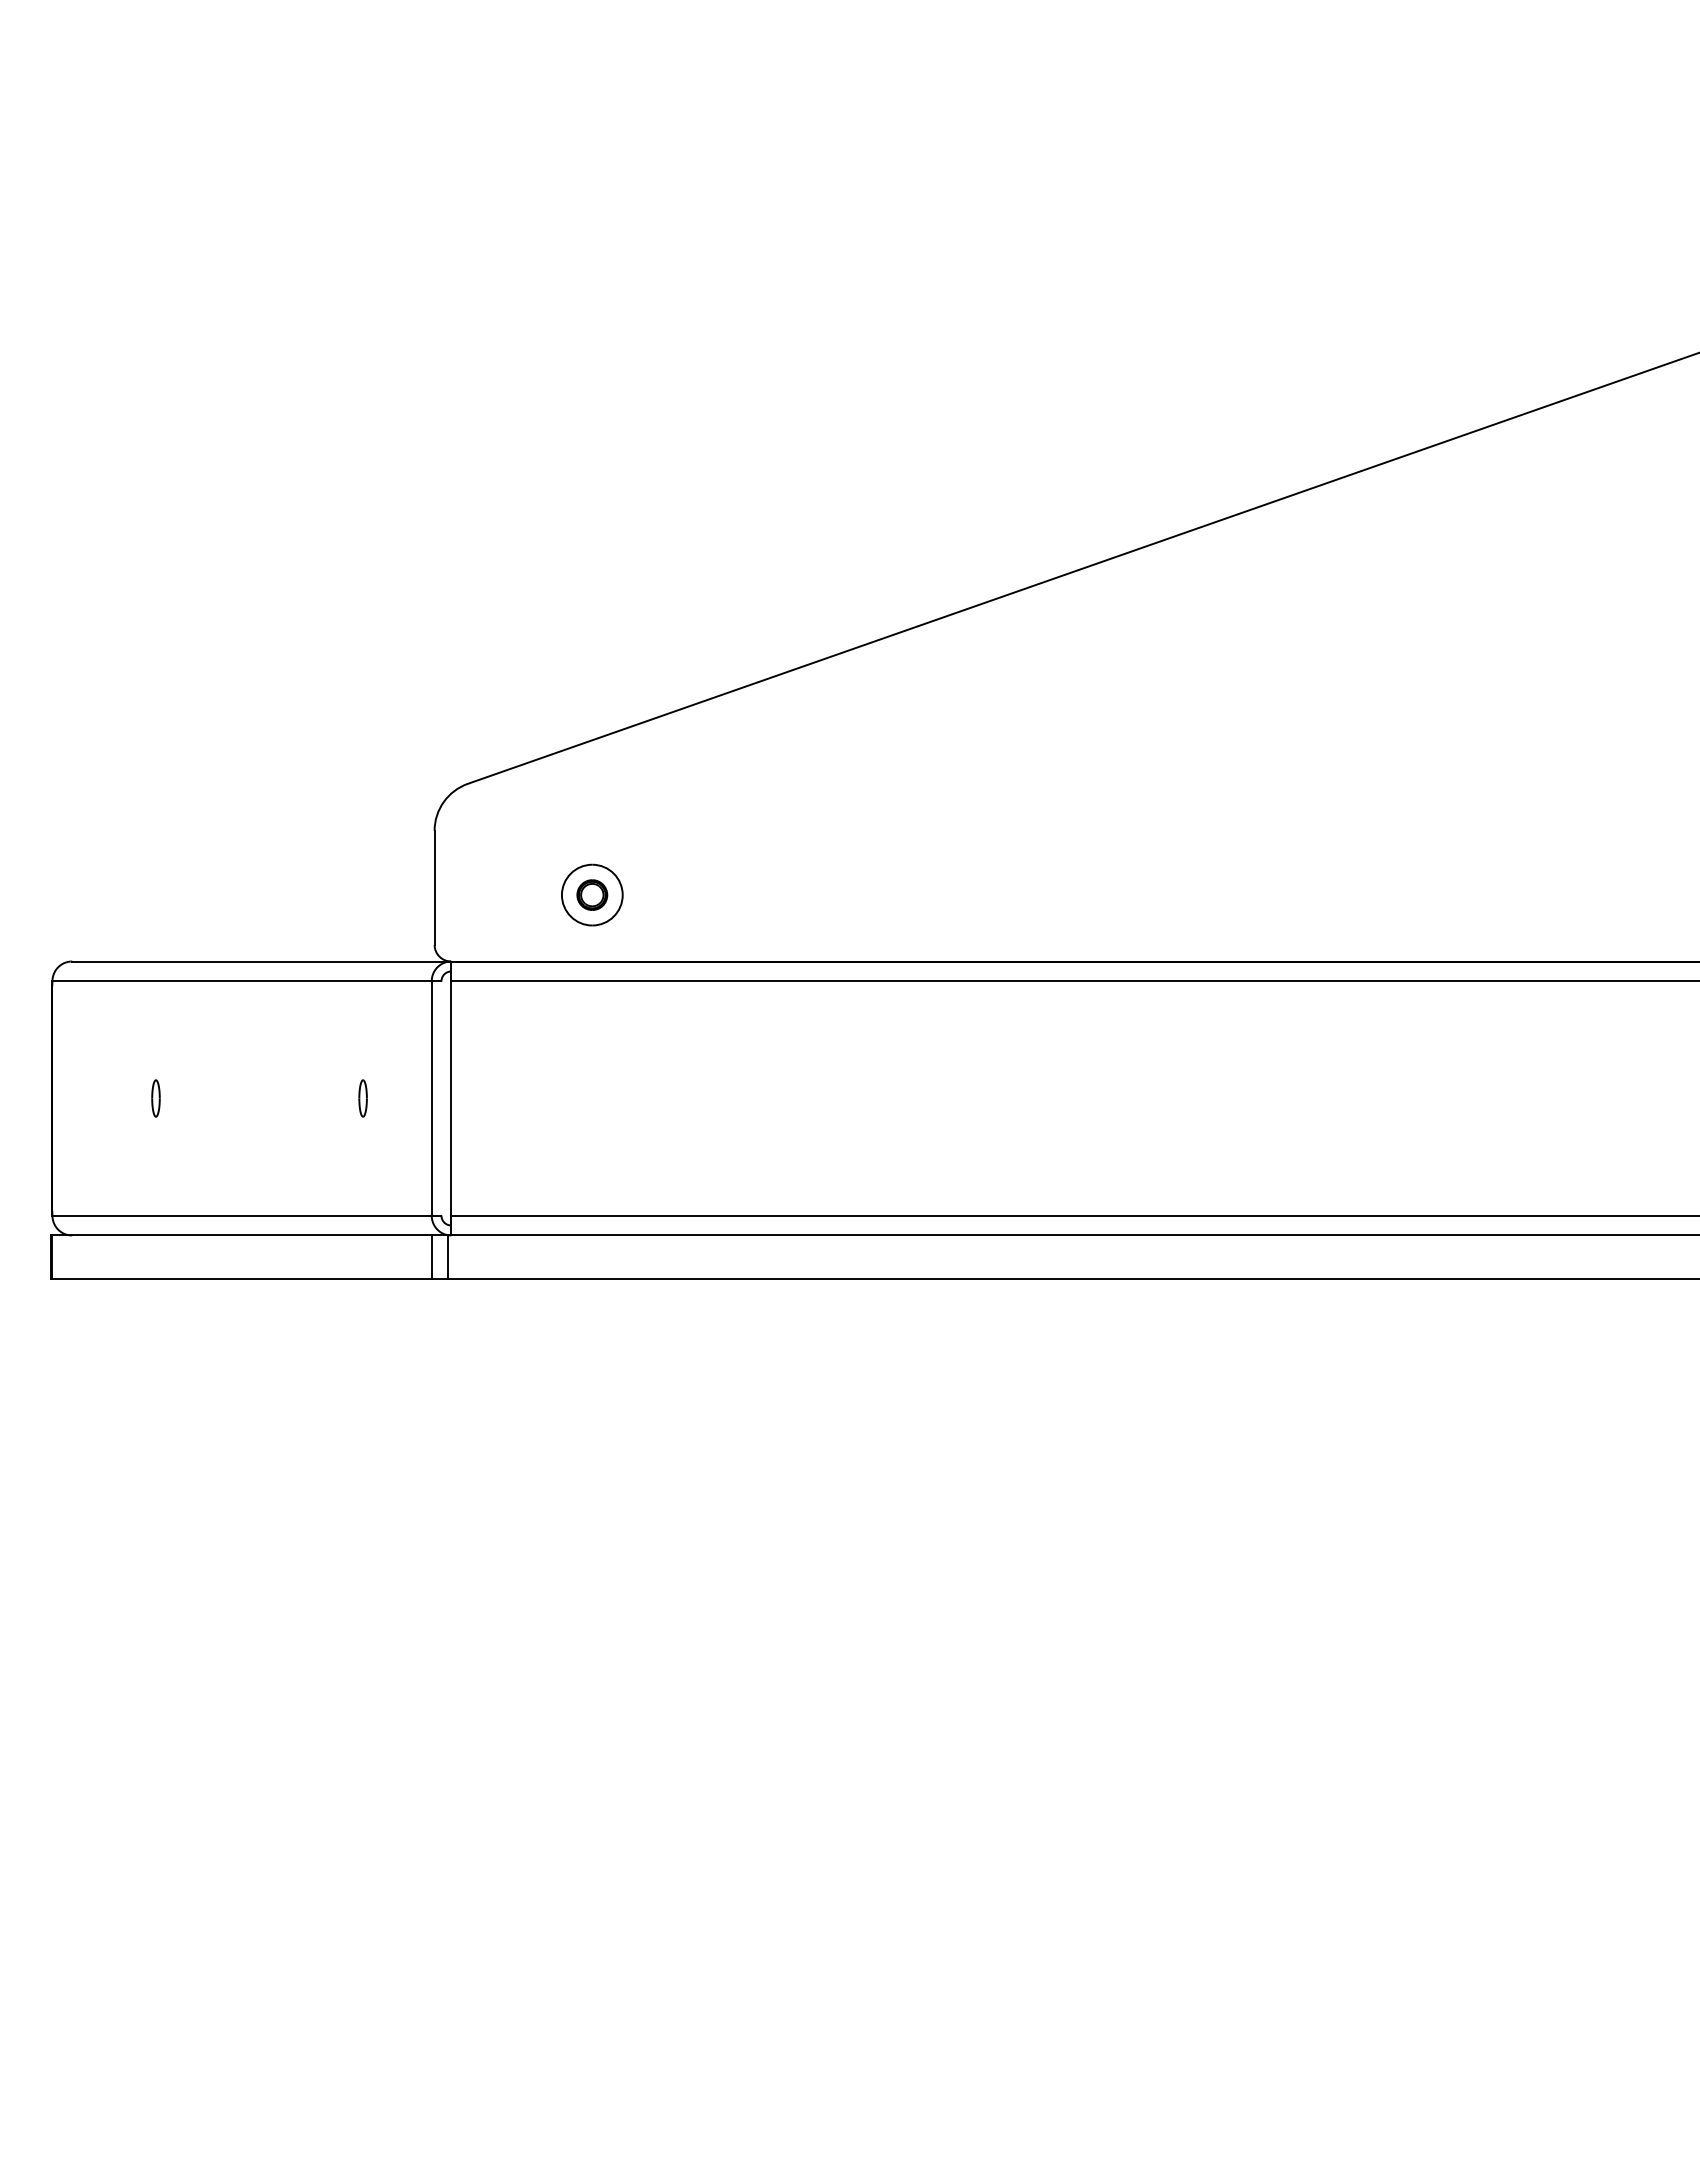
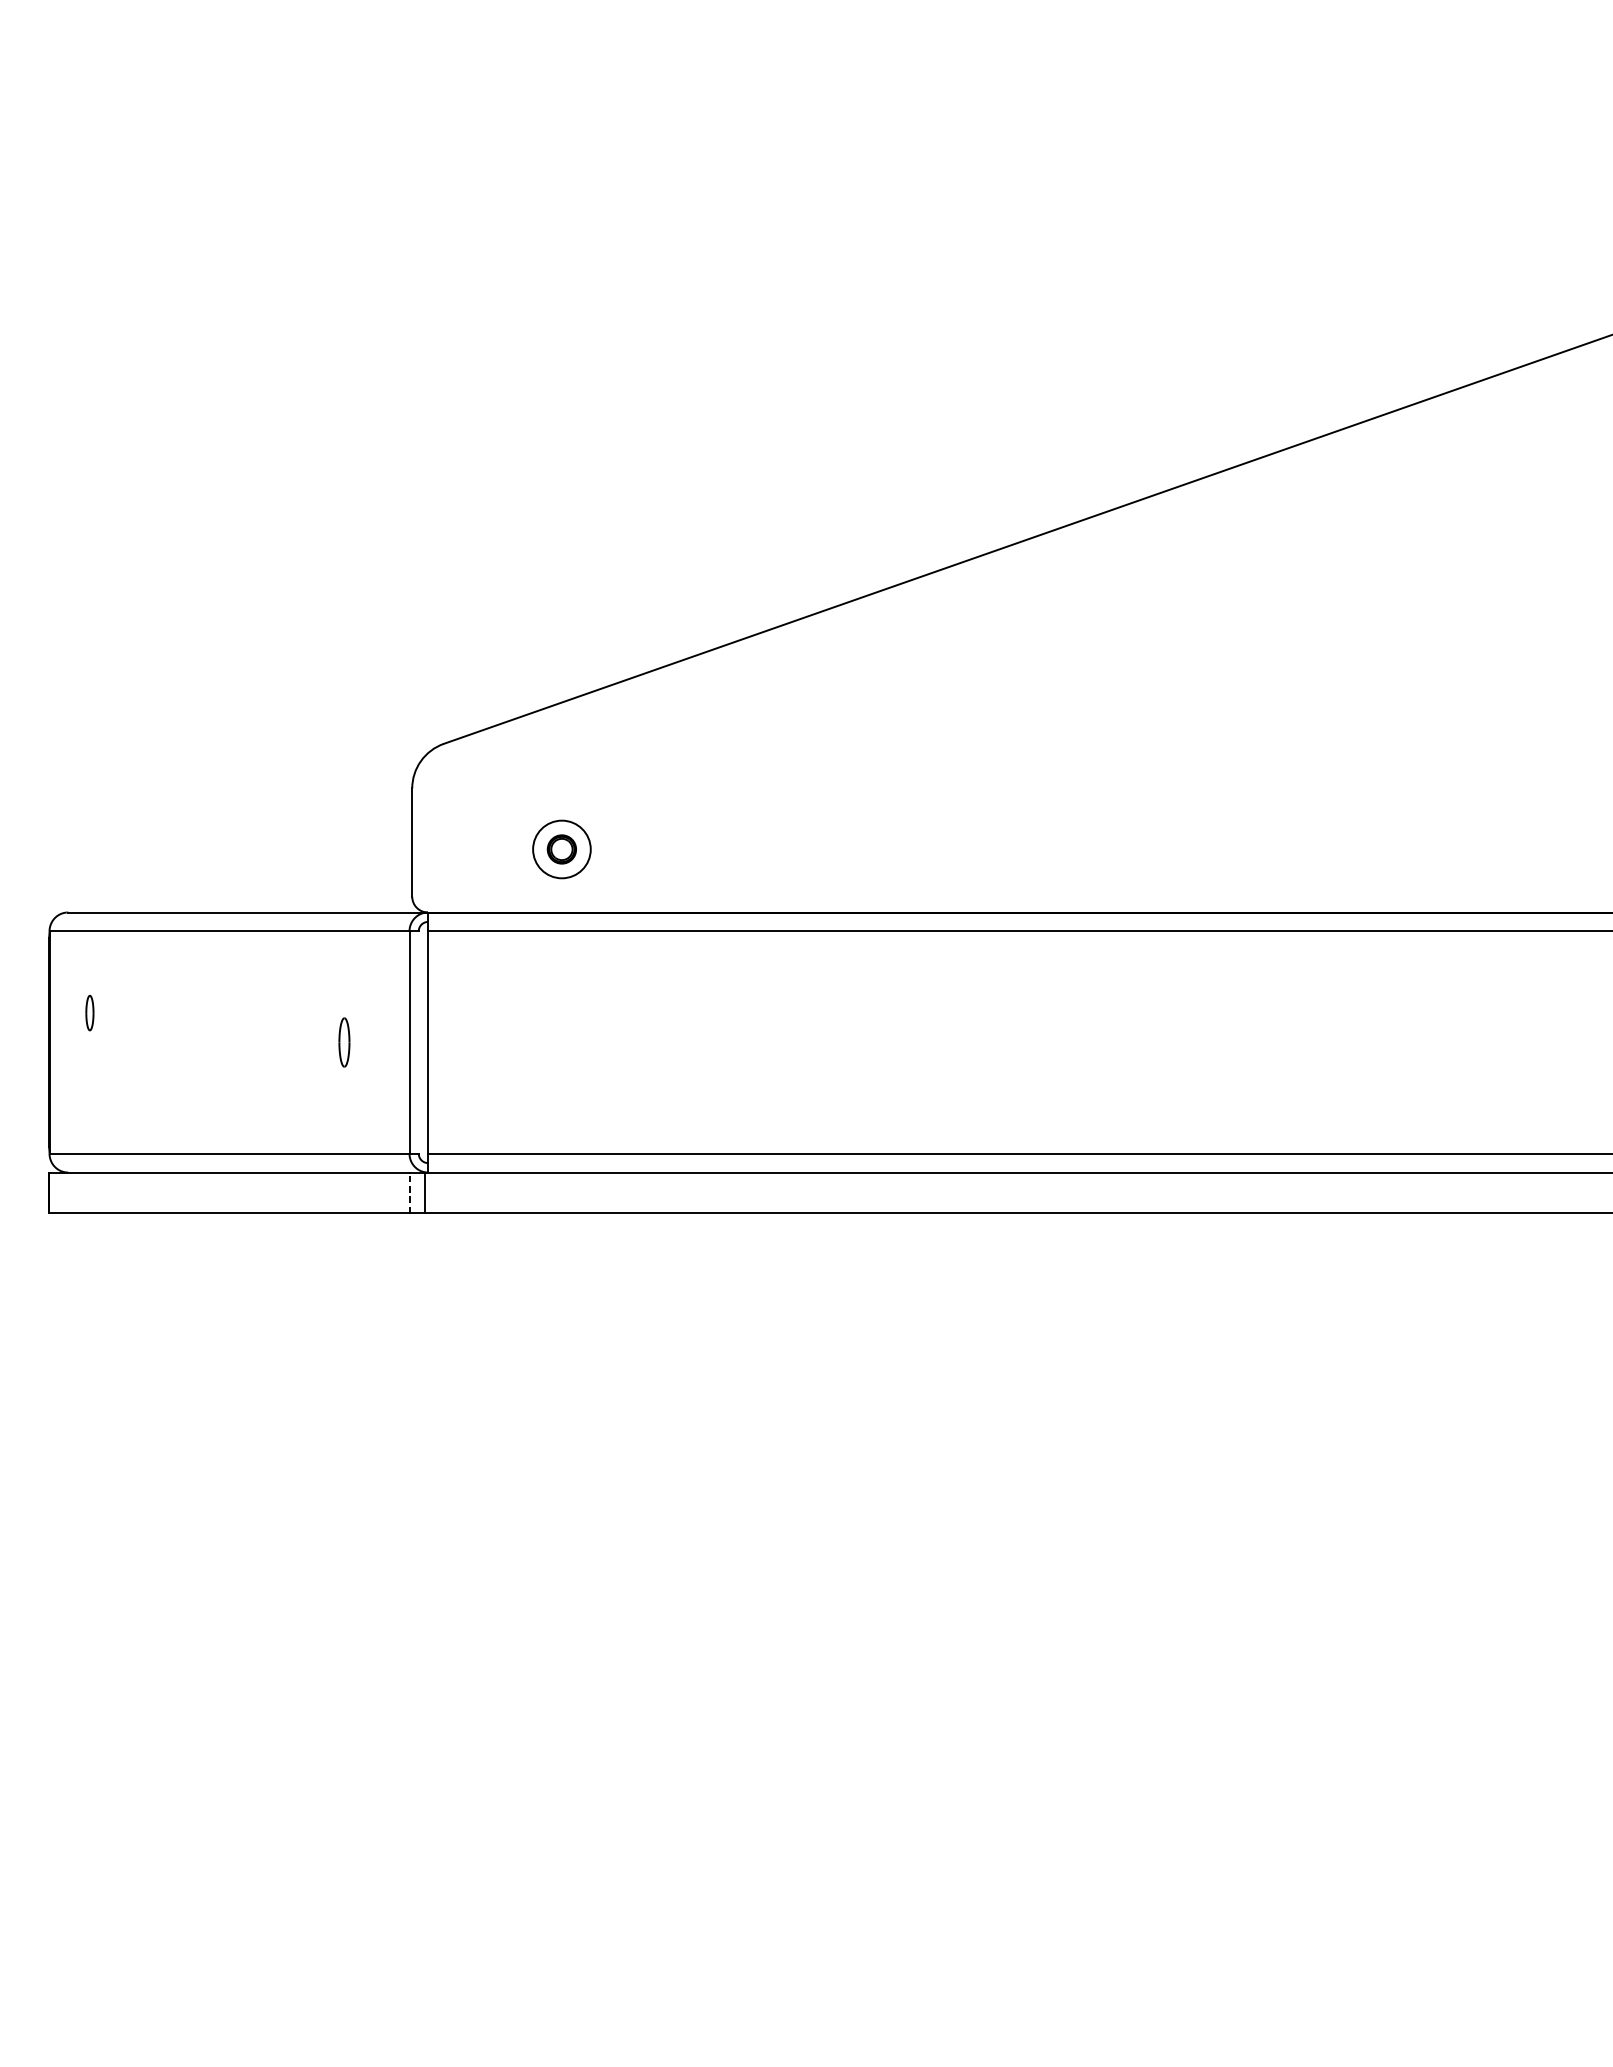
part: (155, 1098) -> (89, 1013), moved
part: (362, 1098) -> (343, 1042), size x1.4
line: (432, 1257) -> (410, 1193), solid -> dashed

